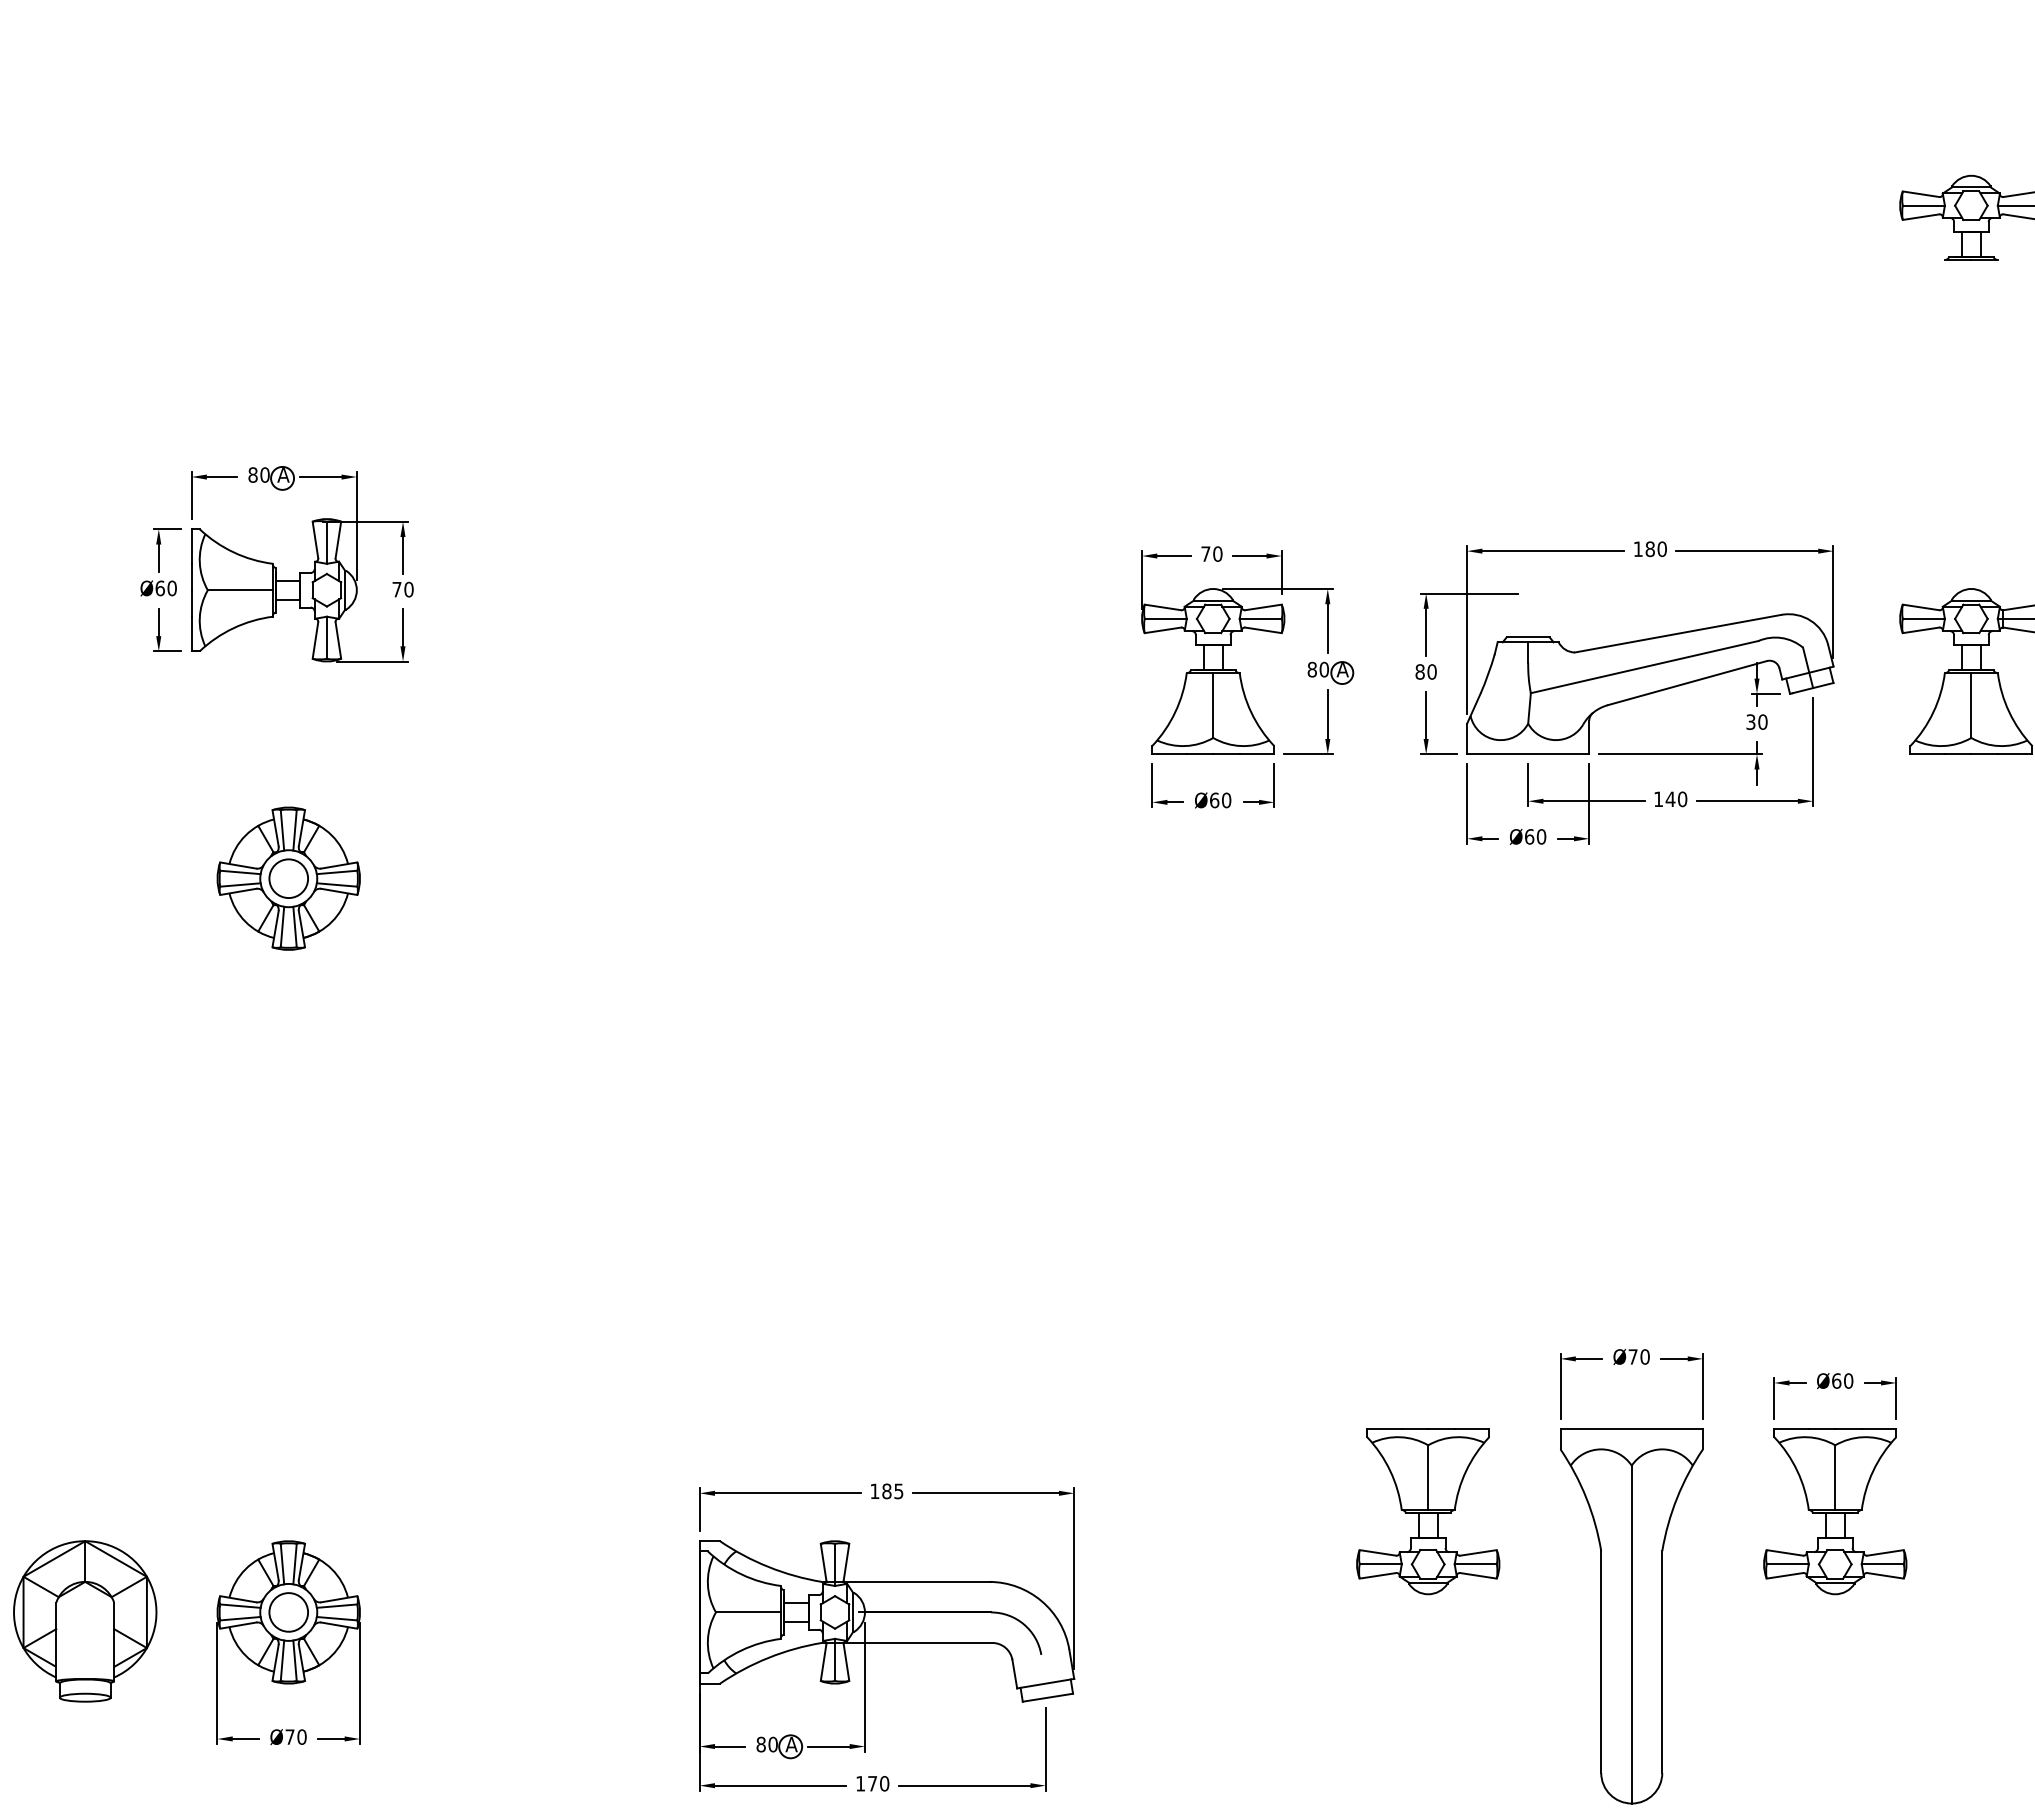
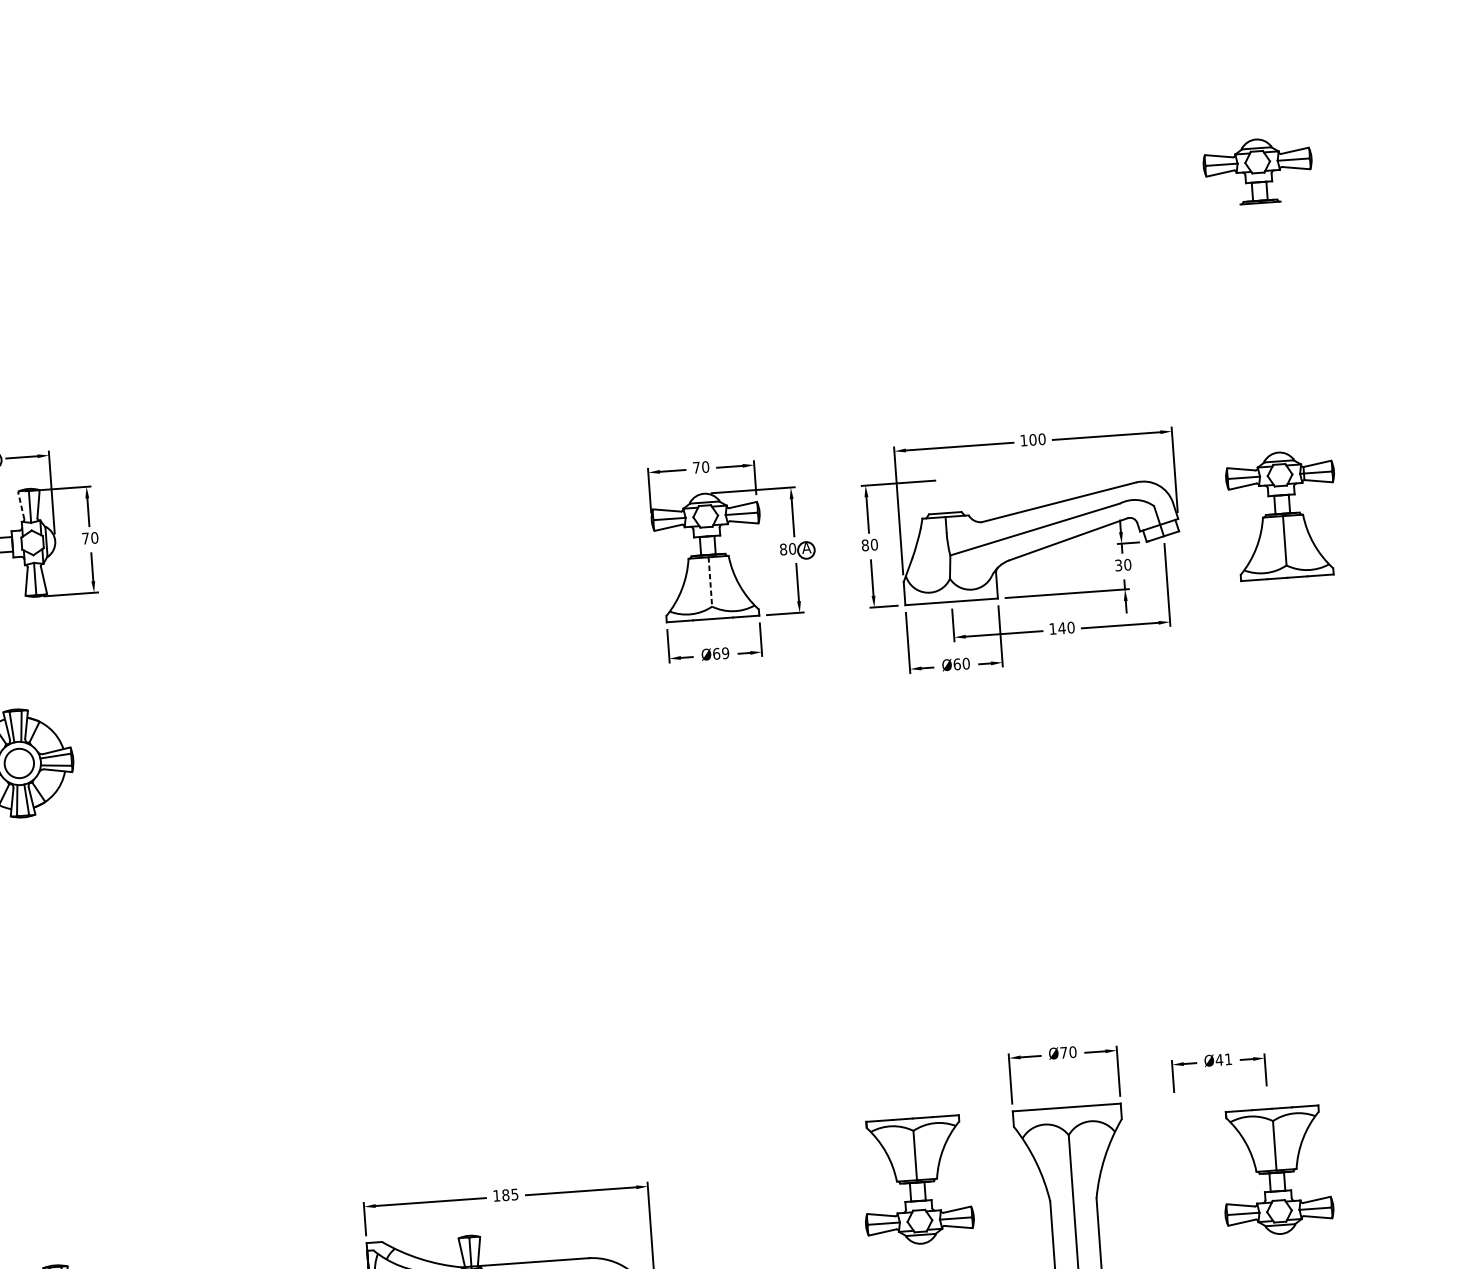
line: (315, 539) -> (21, 505), solid -> dashed
text: (1649, 548) -> (1032, 439), 180 -> 100
line: (1213, 705) -> (710, 582), solid -> dashed
text: (1226, 800) -> (725, 653), Ø60 -> Ø69
text: (1842, 1380) -> (1223, 1059), Ø60 -> Ø41
part: (1835, 1511) -> (1276, 1171), moved

